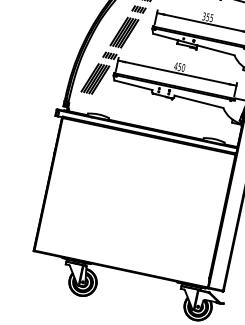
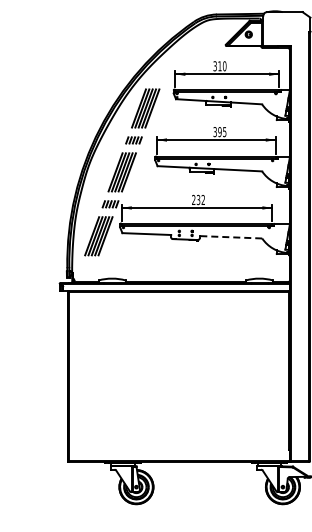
text: (207, 16) -> (219, 131), 355 -> 395
text: (179, 66) -> (198, 199), 450 -> 232
line: (198, 101) -> (230, 237), solid -> dashed

